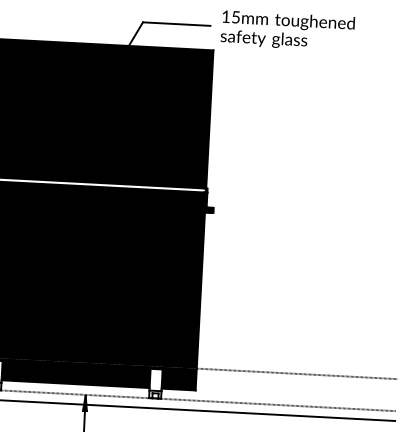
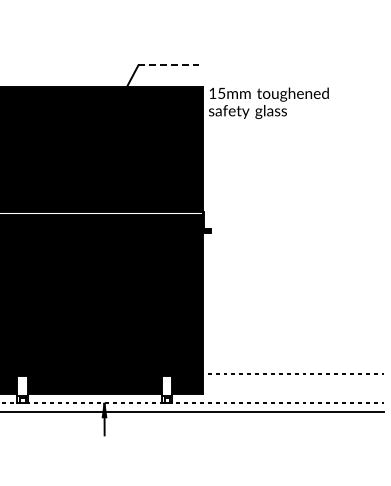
line: (177, 24) -> (169, 65), solid -> dashed
text: (287, 31) -> (268, 103), moved

